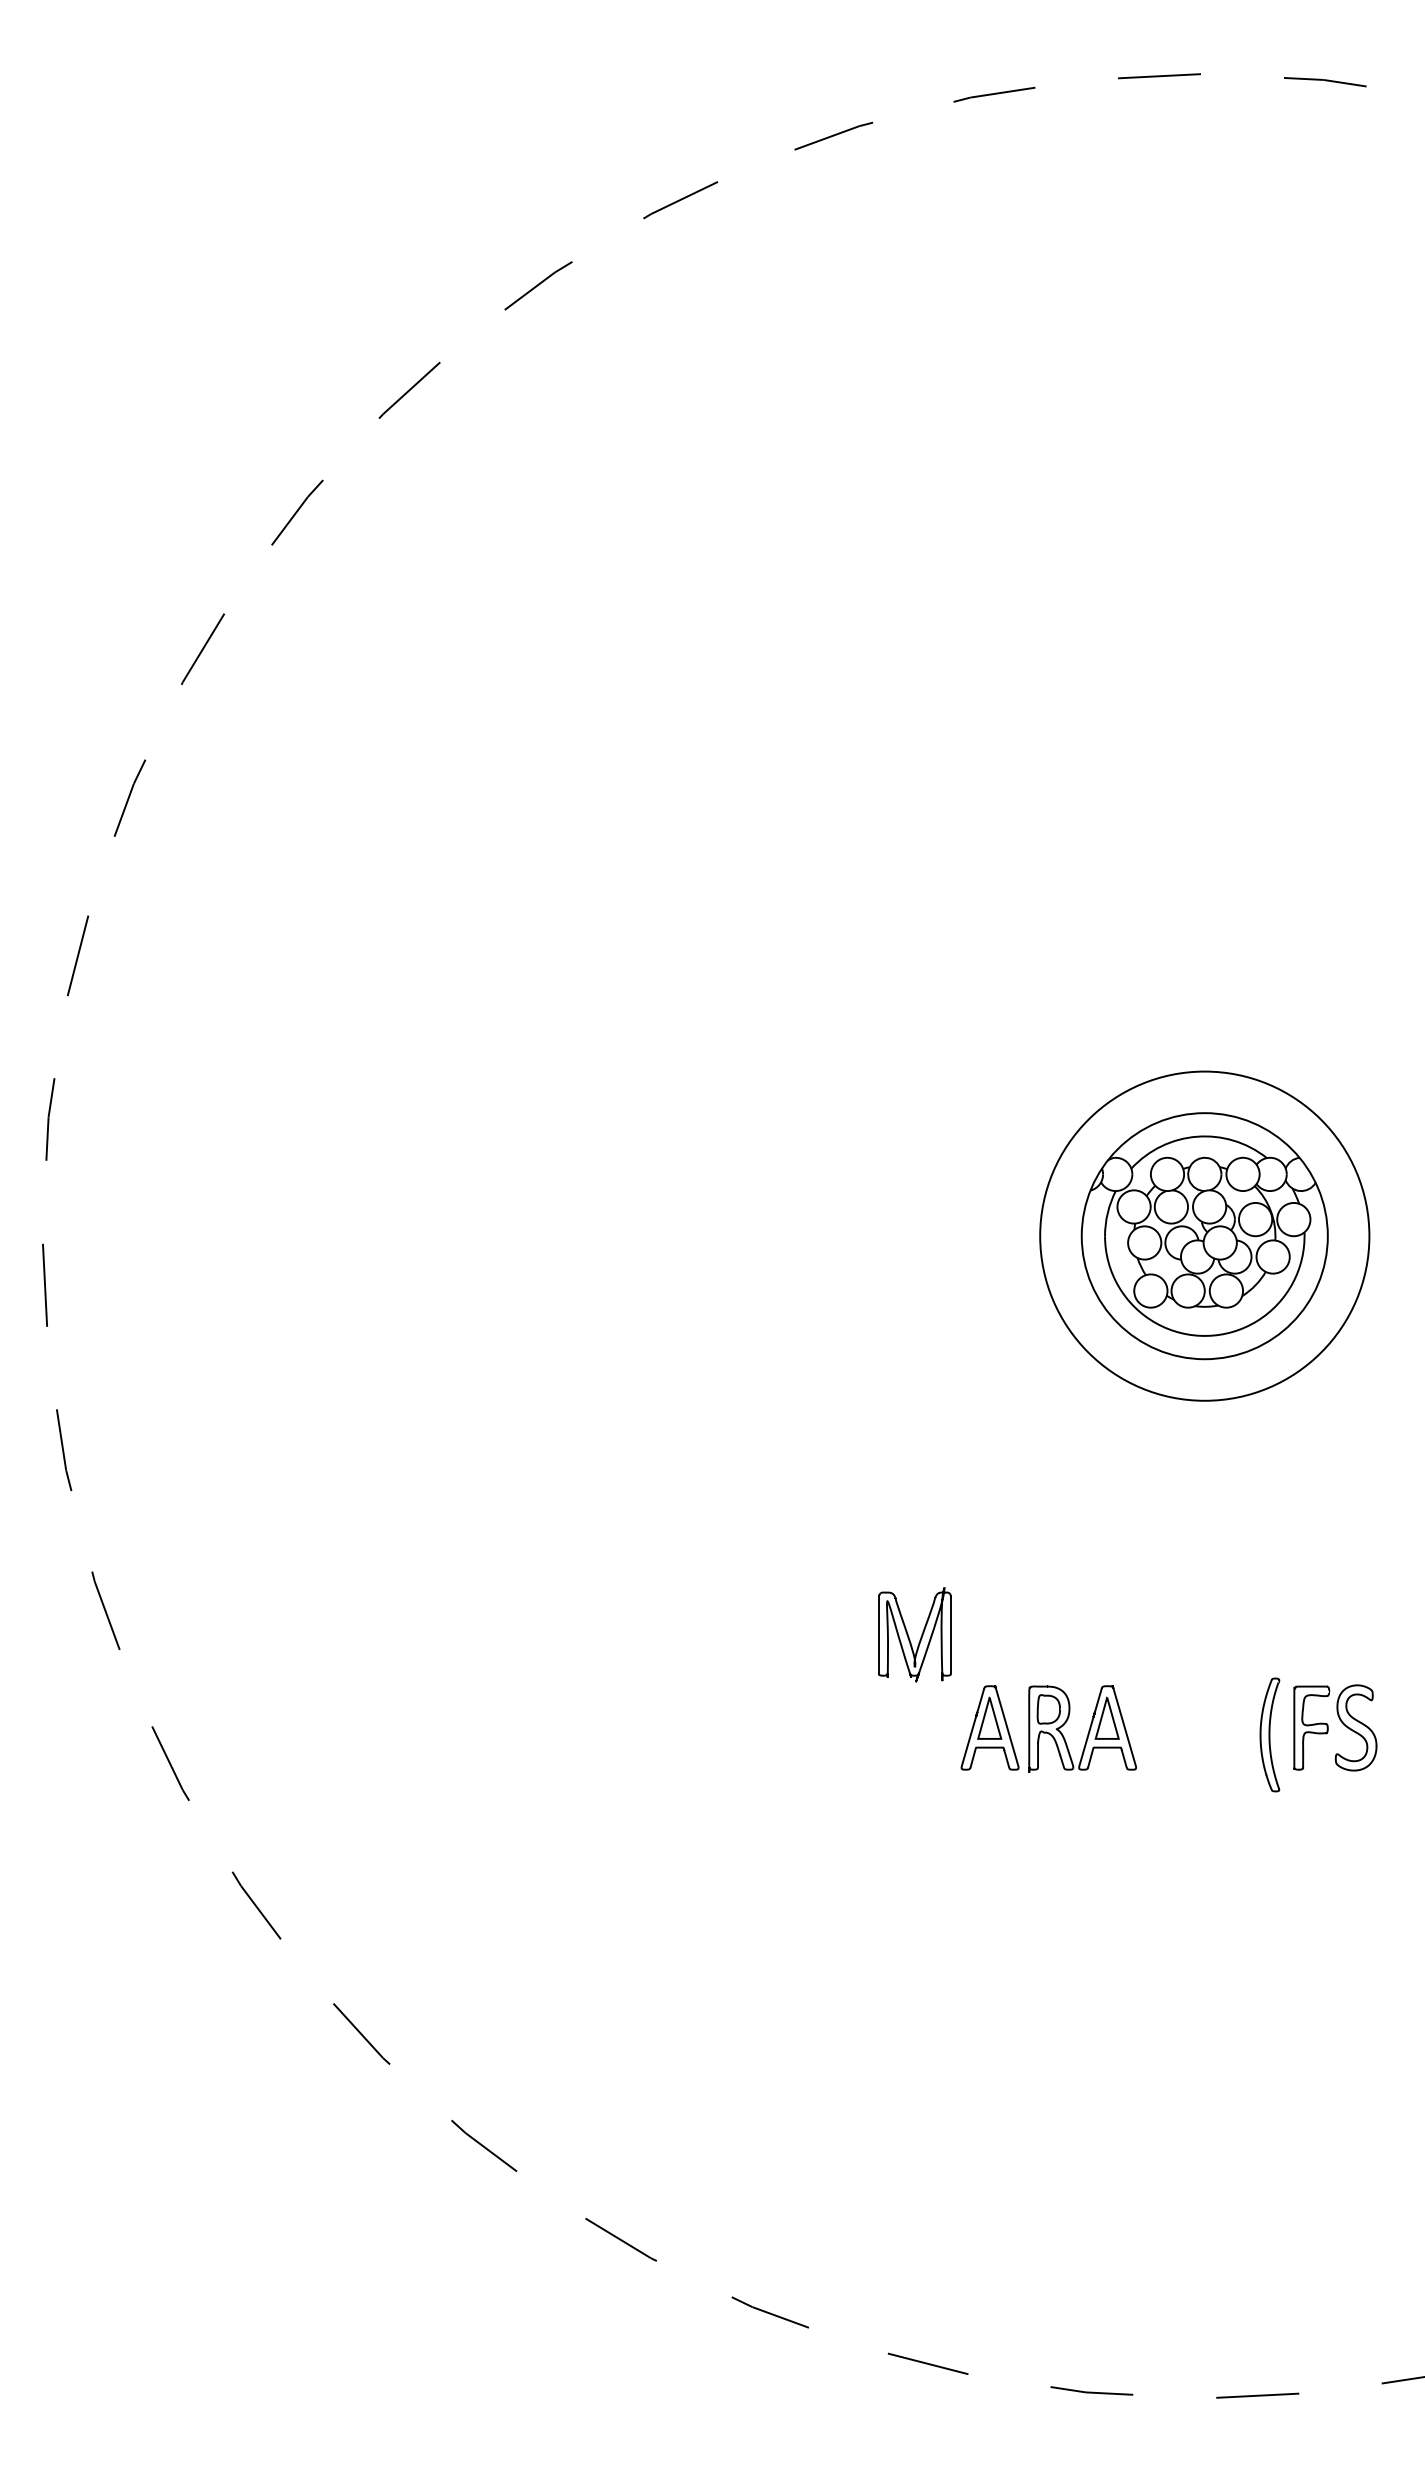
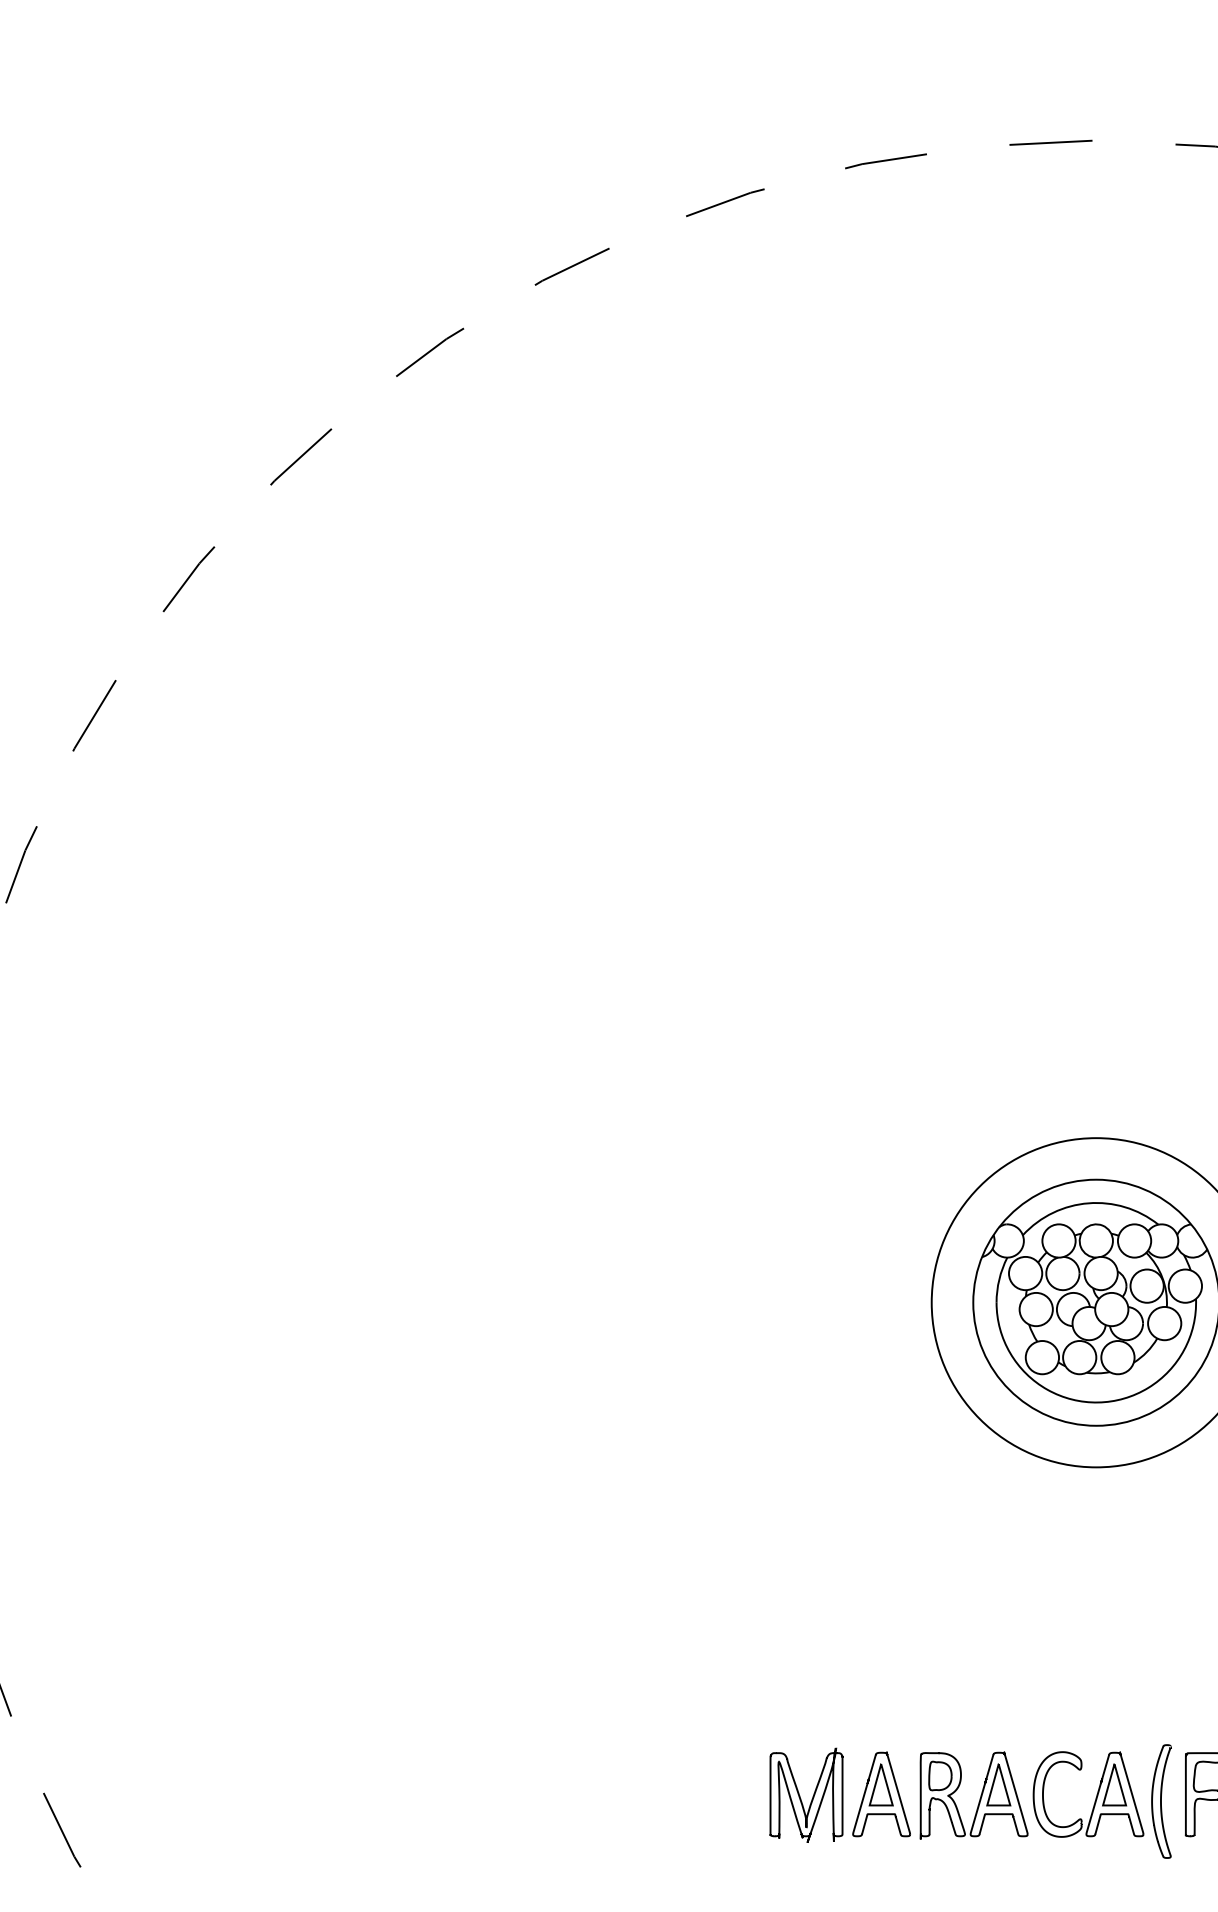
part: (914, 1634) -> (806, 1795), moved
part: (1204, 1729) -> (1096, 1796), added

